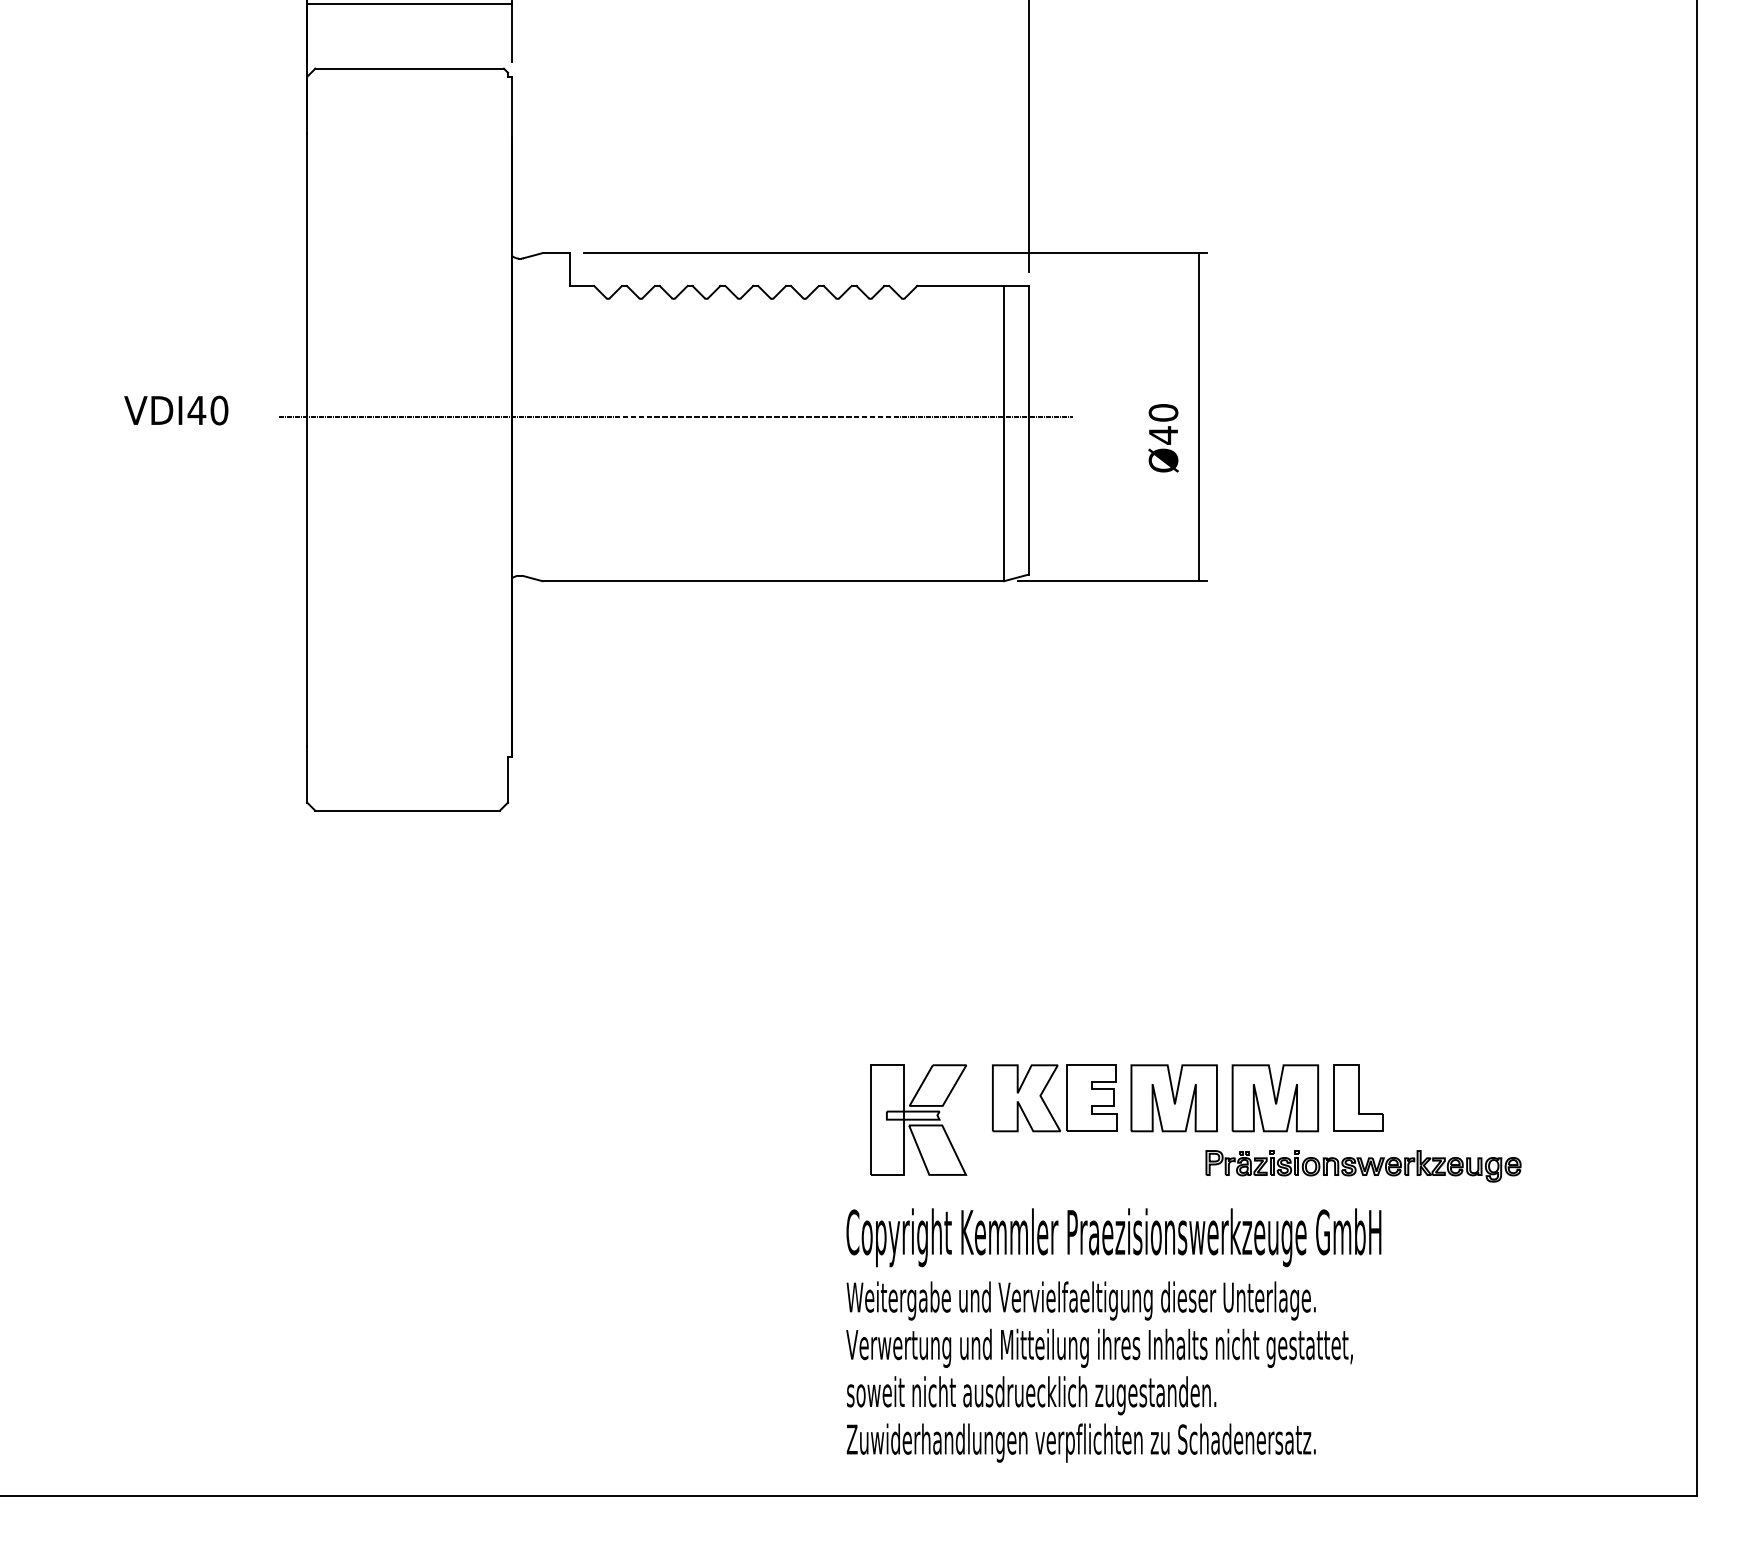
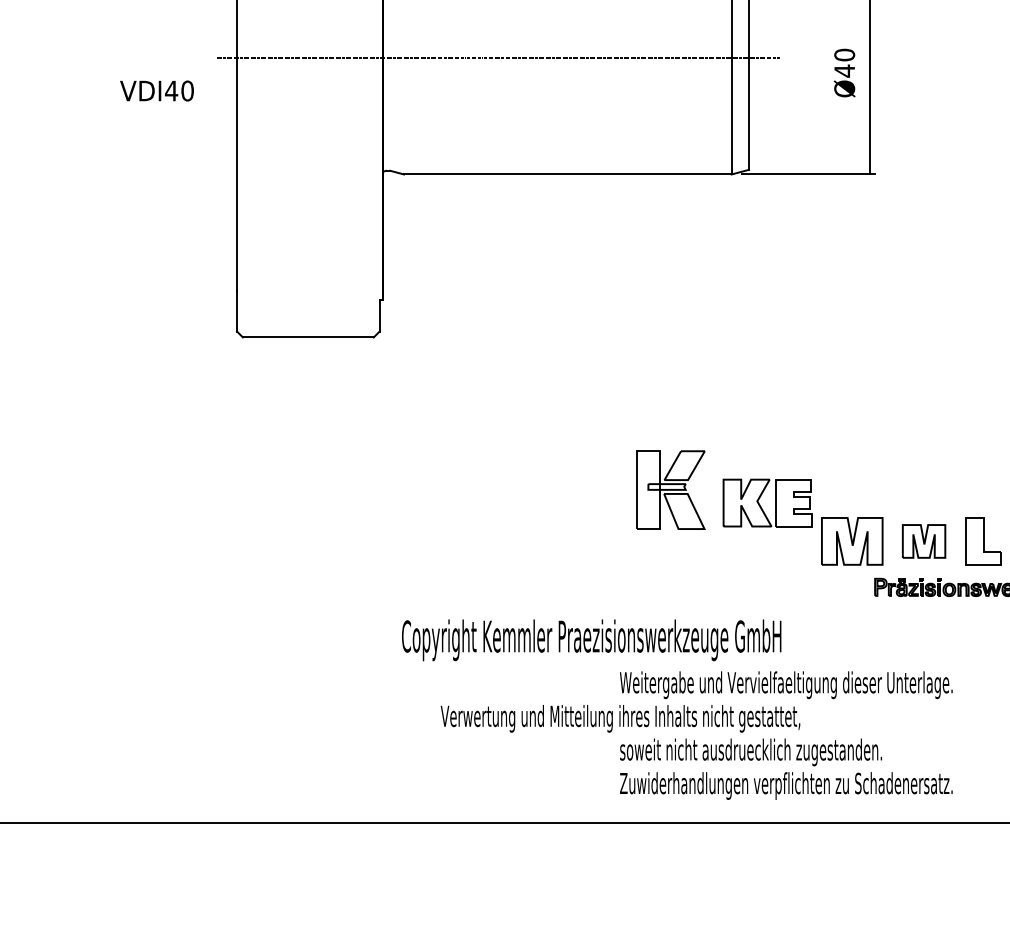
text: (176, 410) -> (157, 91), moved
part: (1275, 1098) -> (924, 541), size x0.7
part: (1045, 1102) -> (760, 506), moved
part: (918, 1119) -> (670, 489), moved
text: (1113, 1237) -> (591, 640), moved
text: (1099, 1347) -> (620, 718), moved

